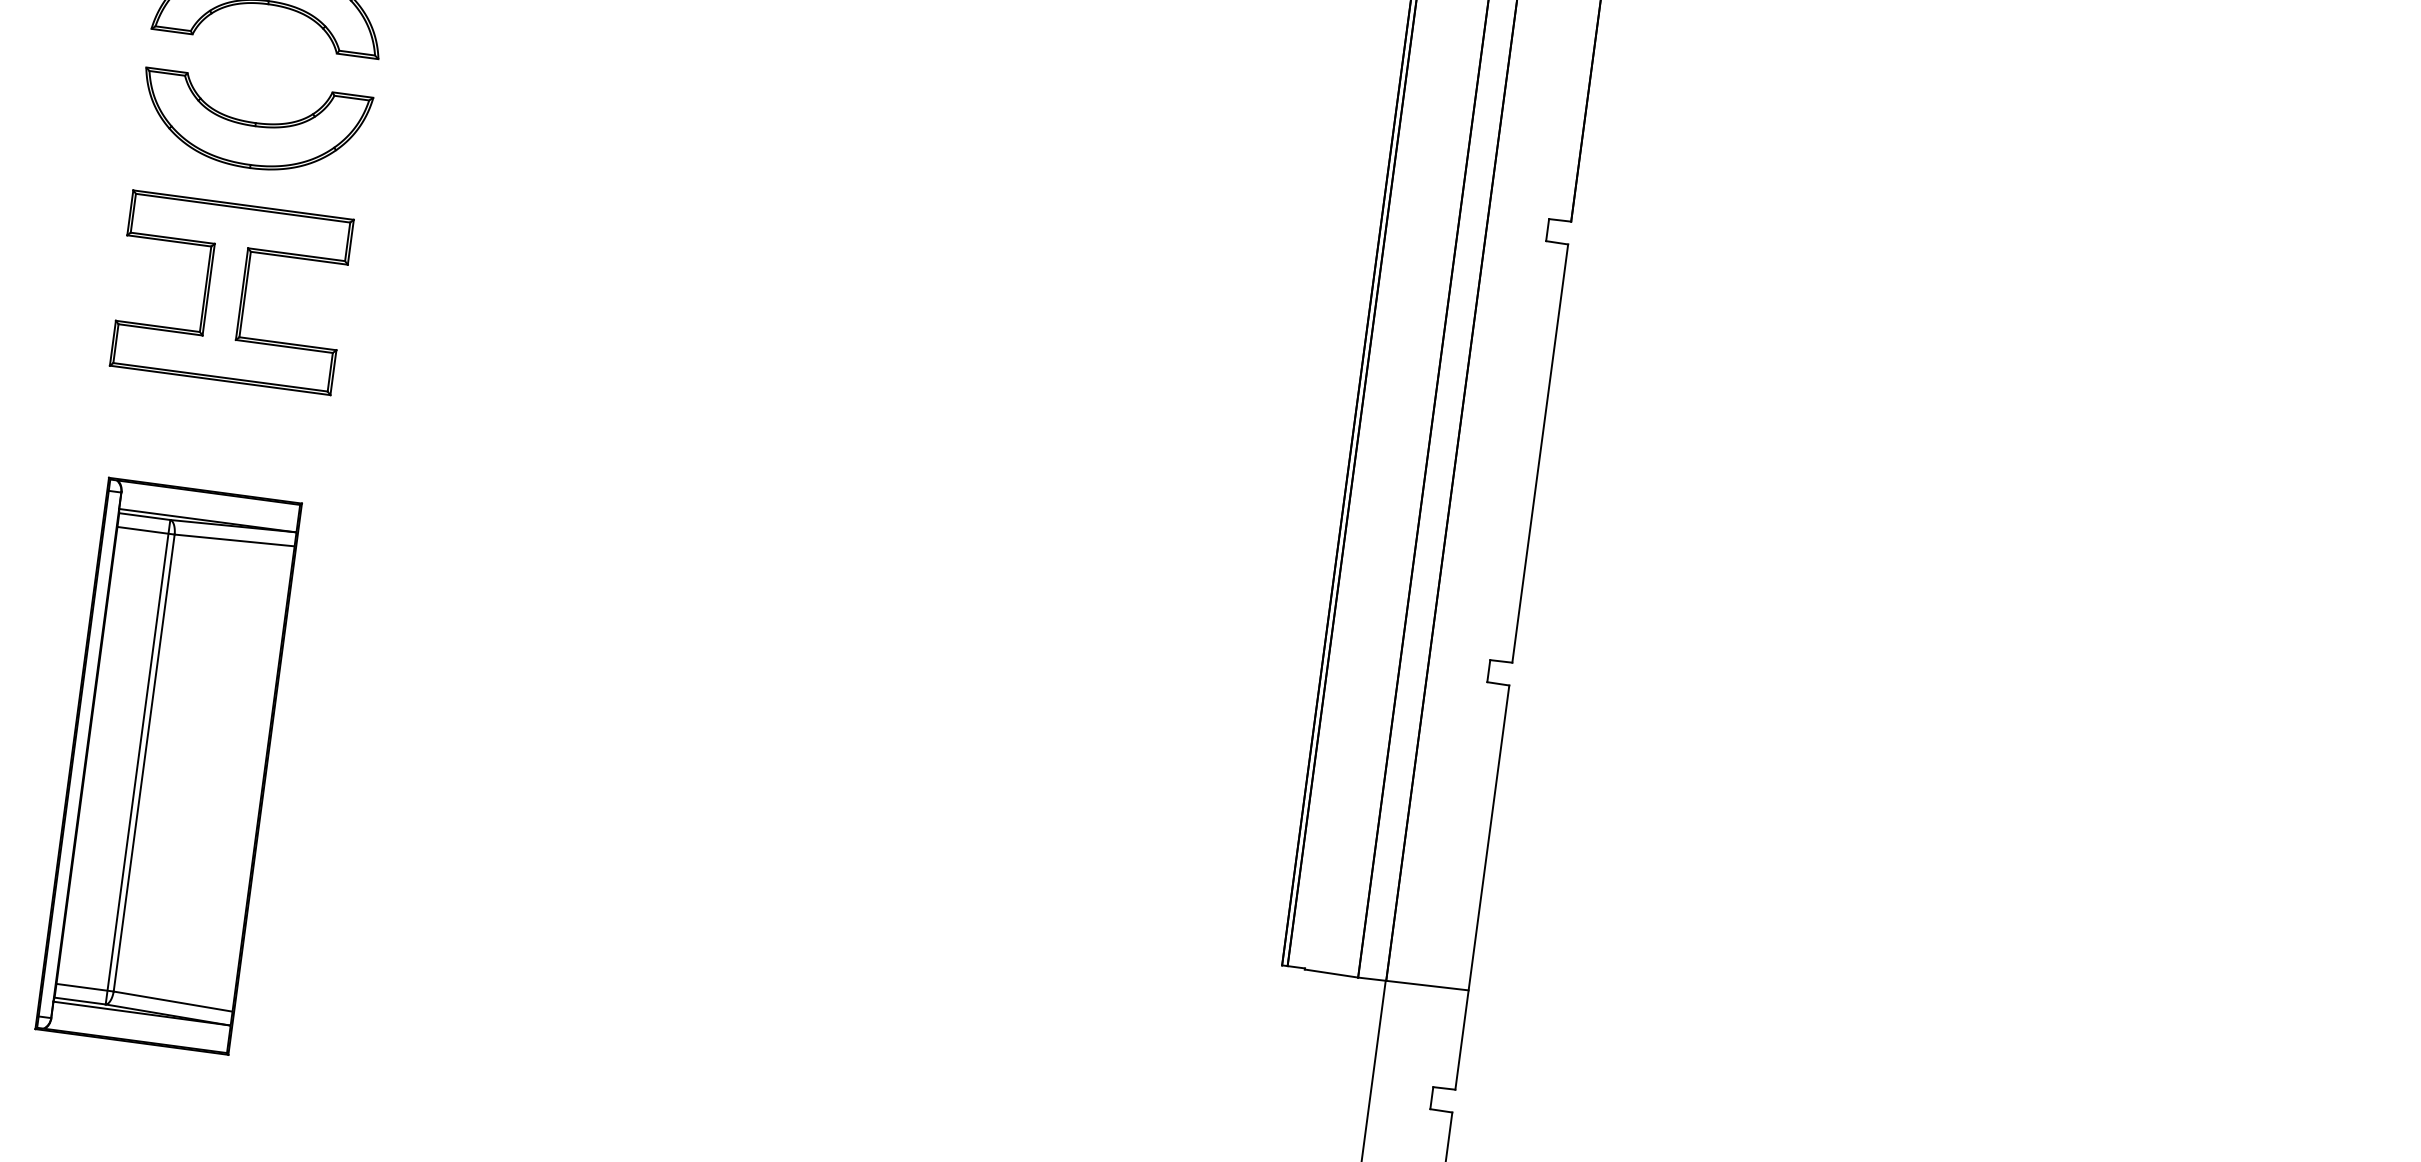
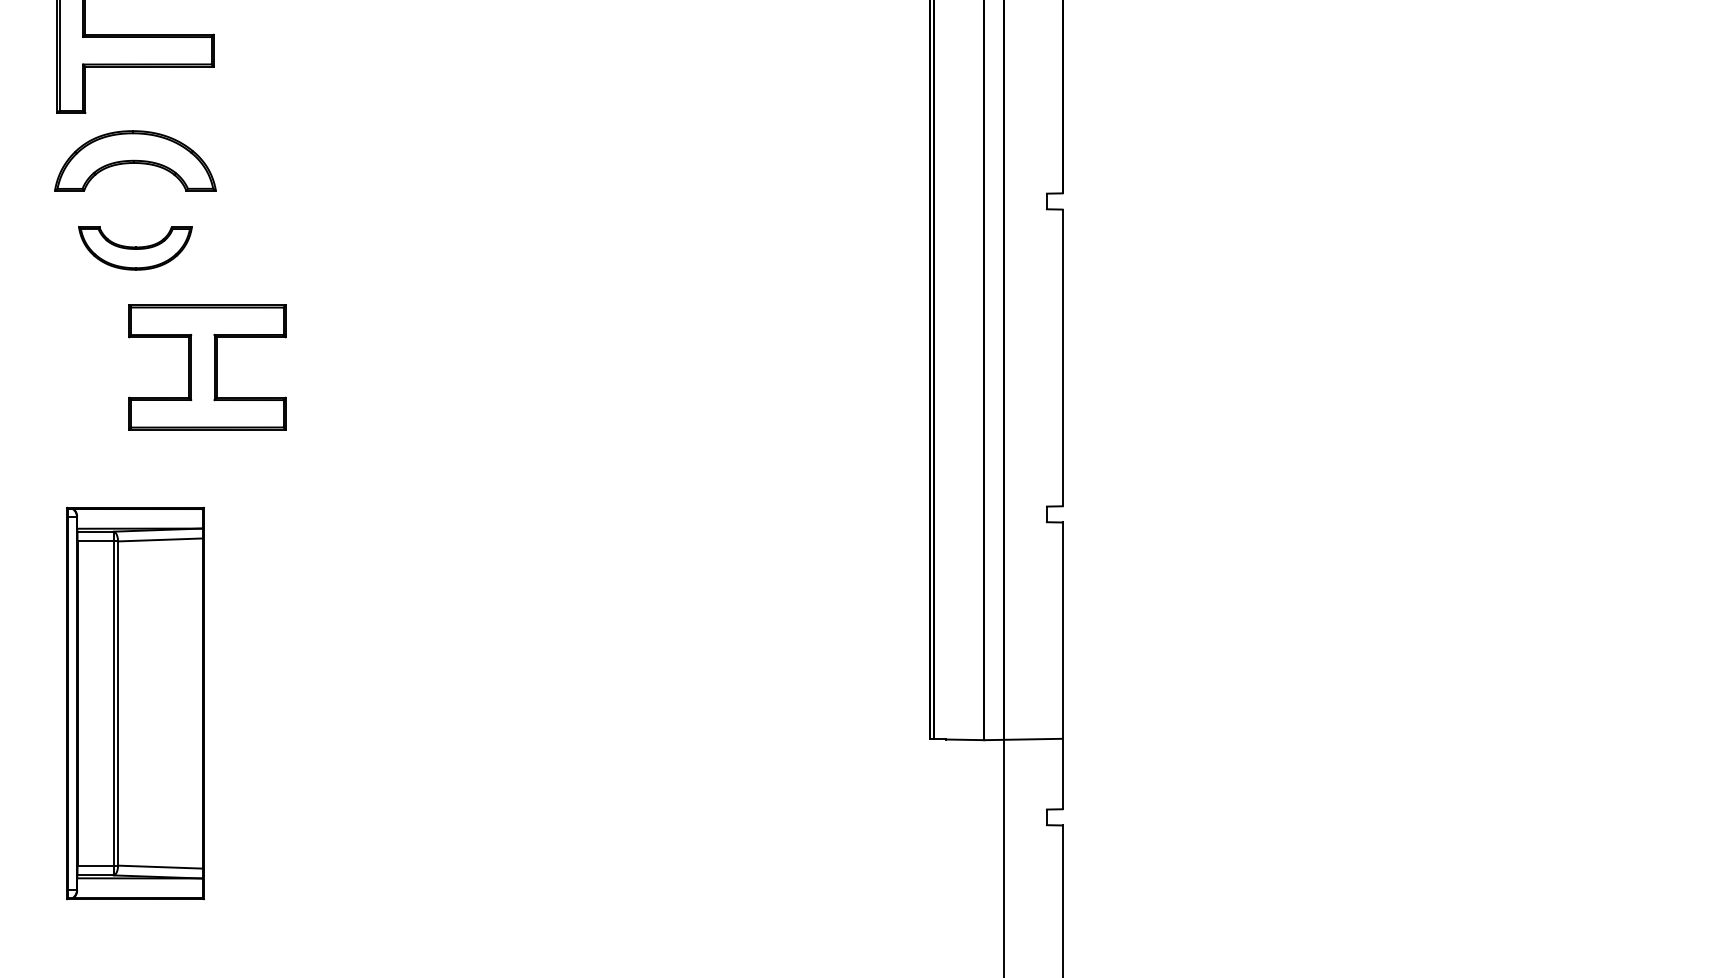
part: (254, 124) -> (135, 248), size x0.7
part: (231, 292) -> (207, 367), moved

